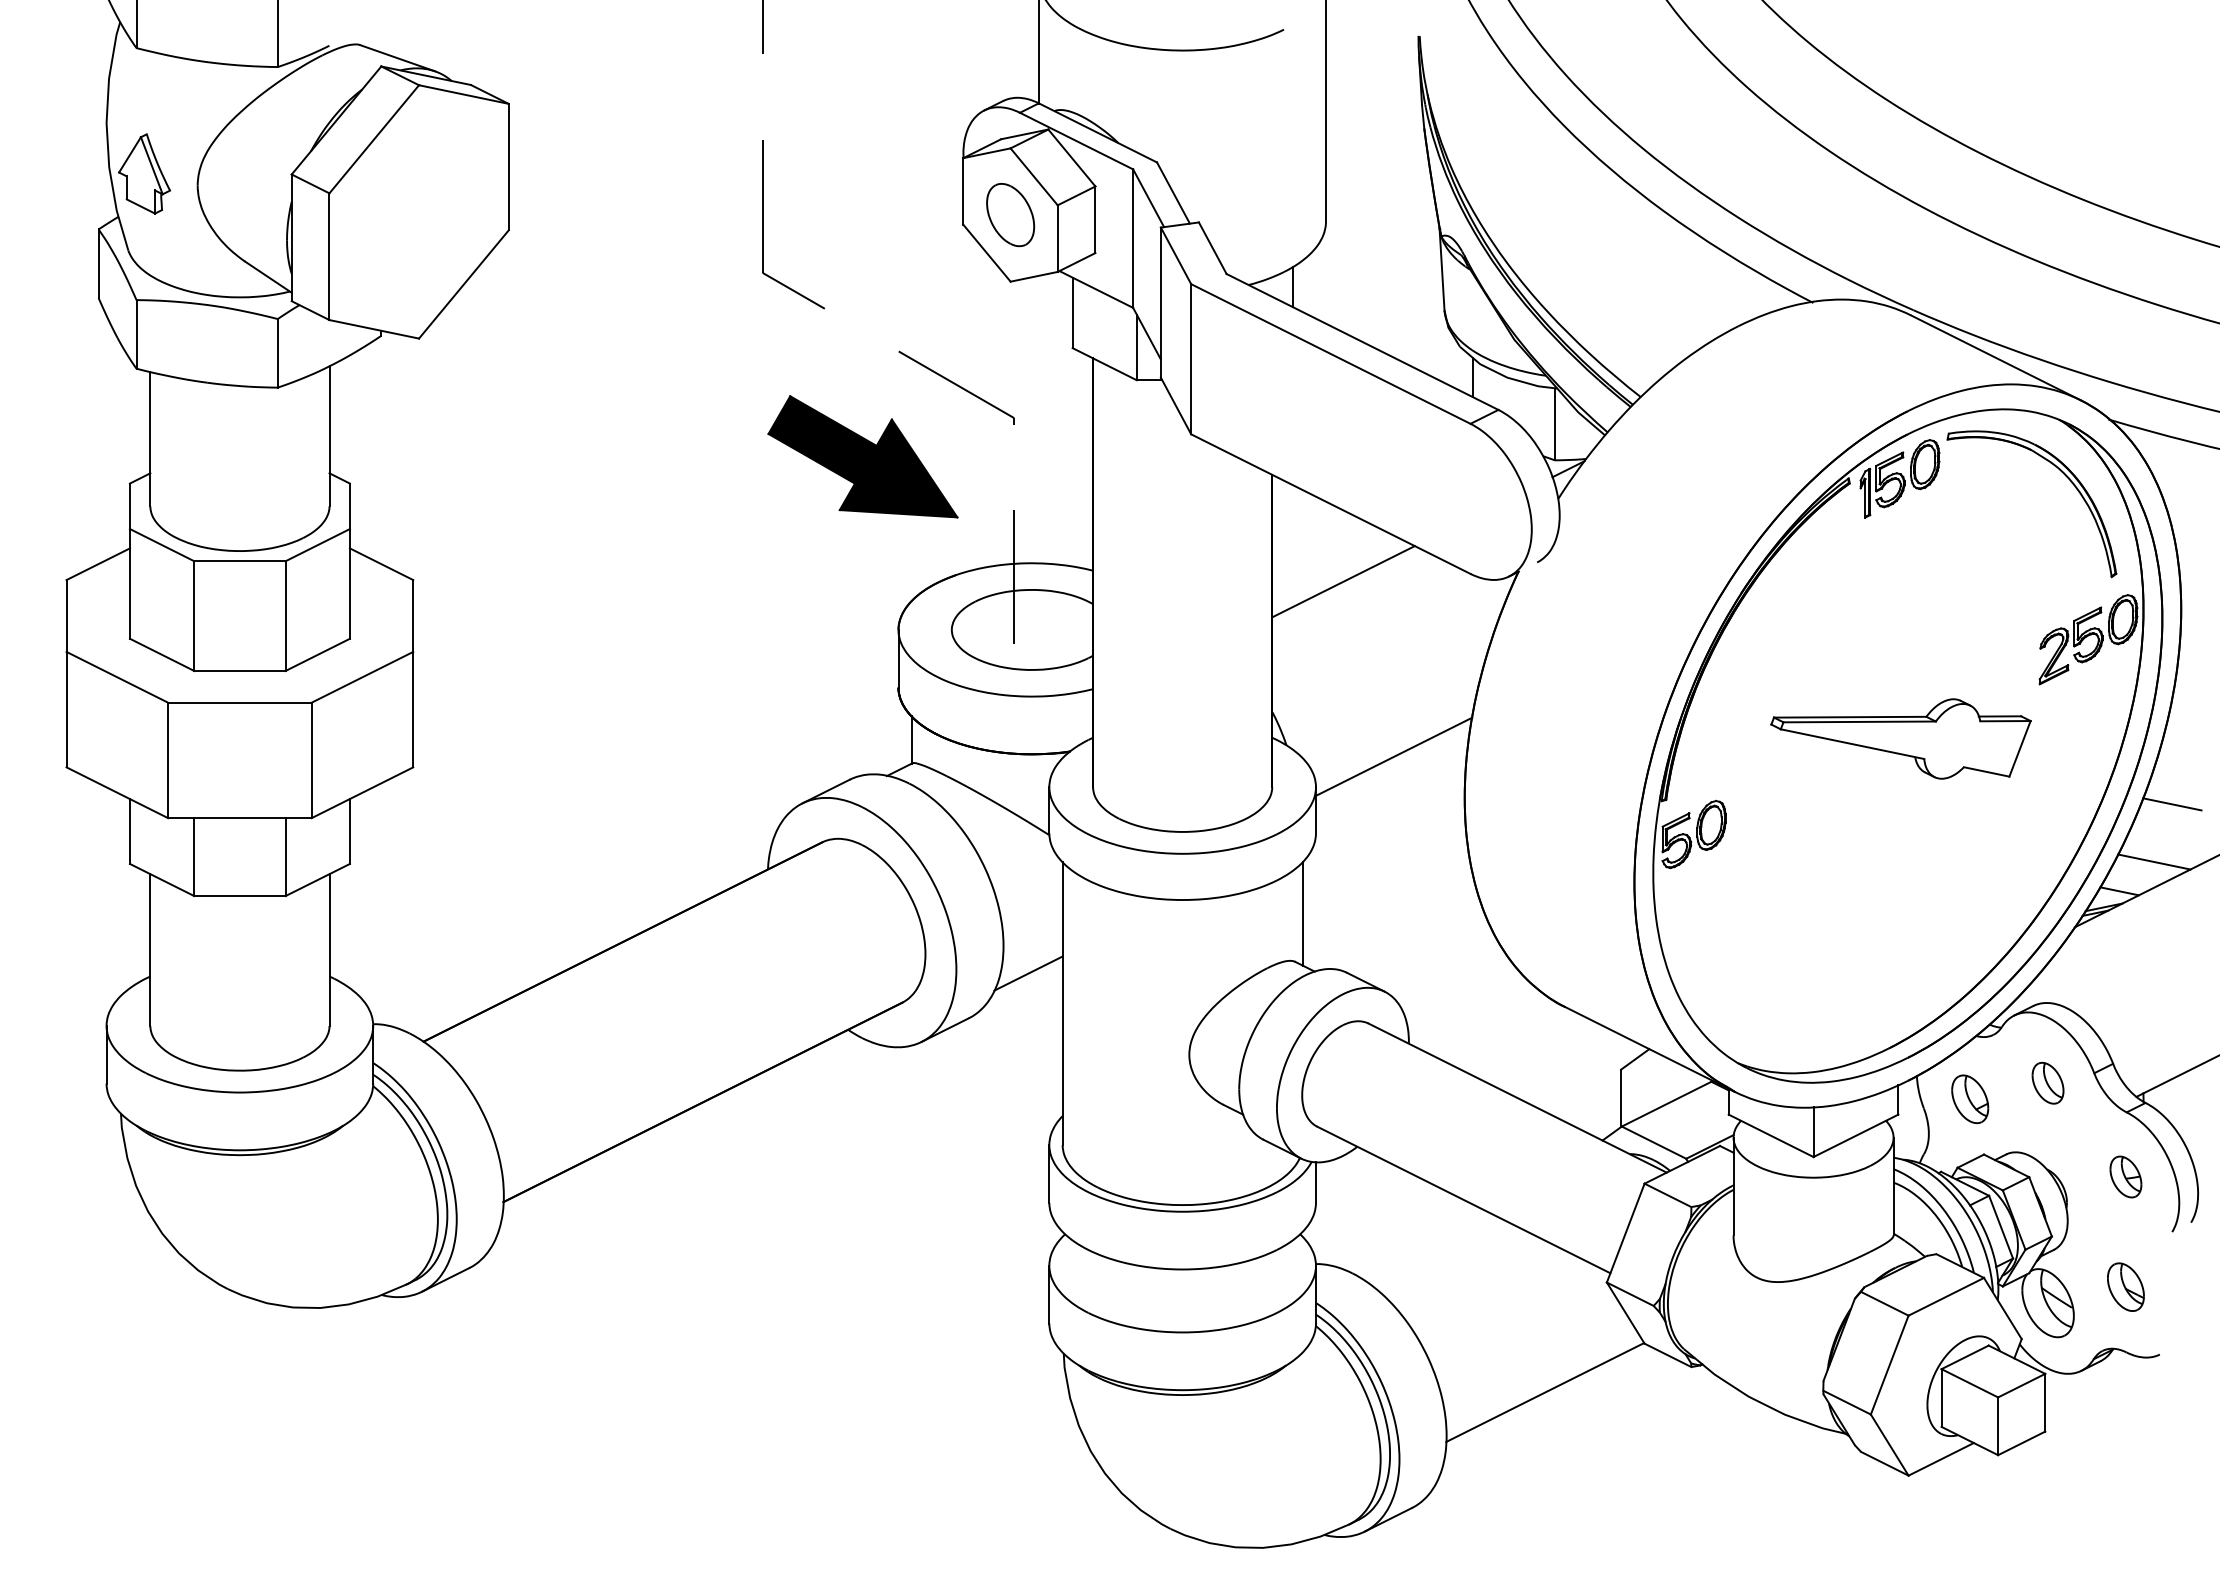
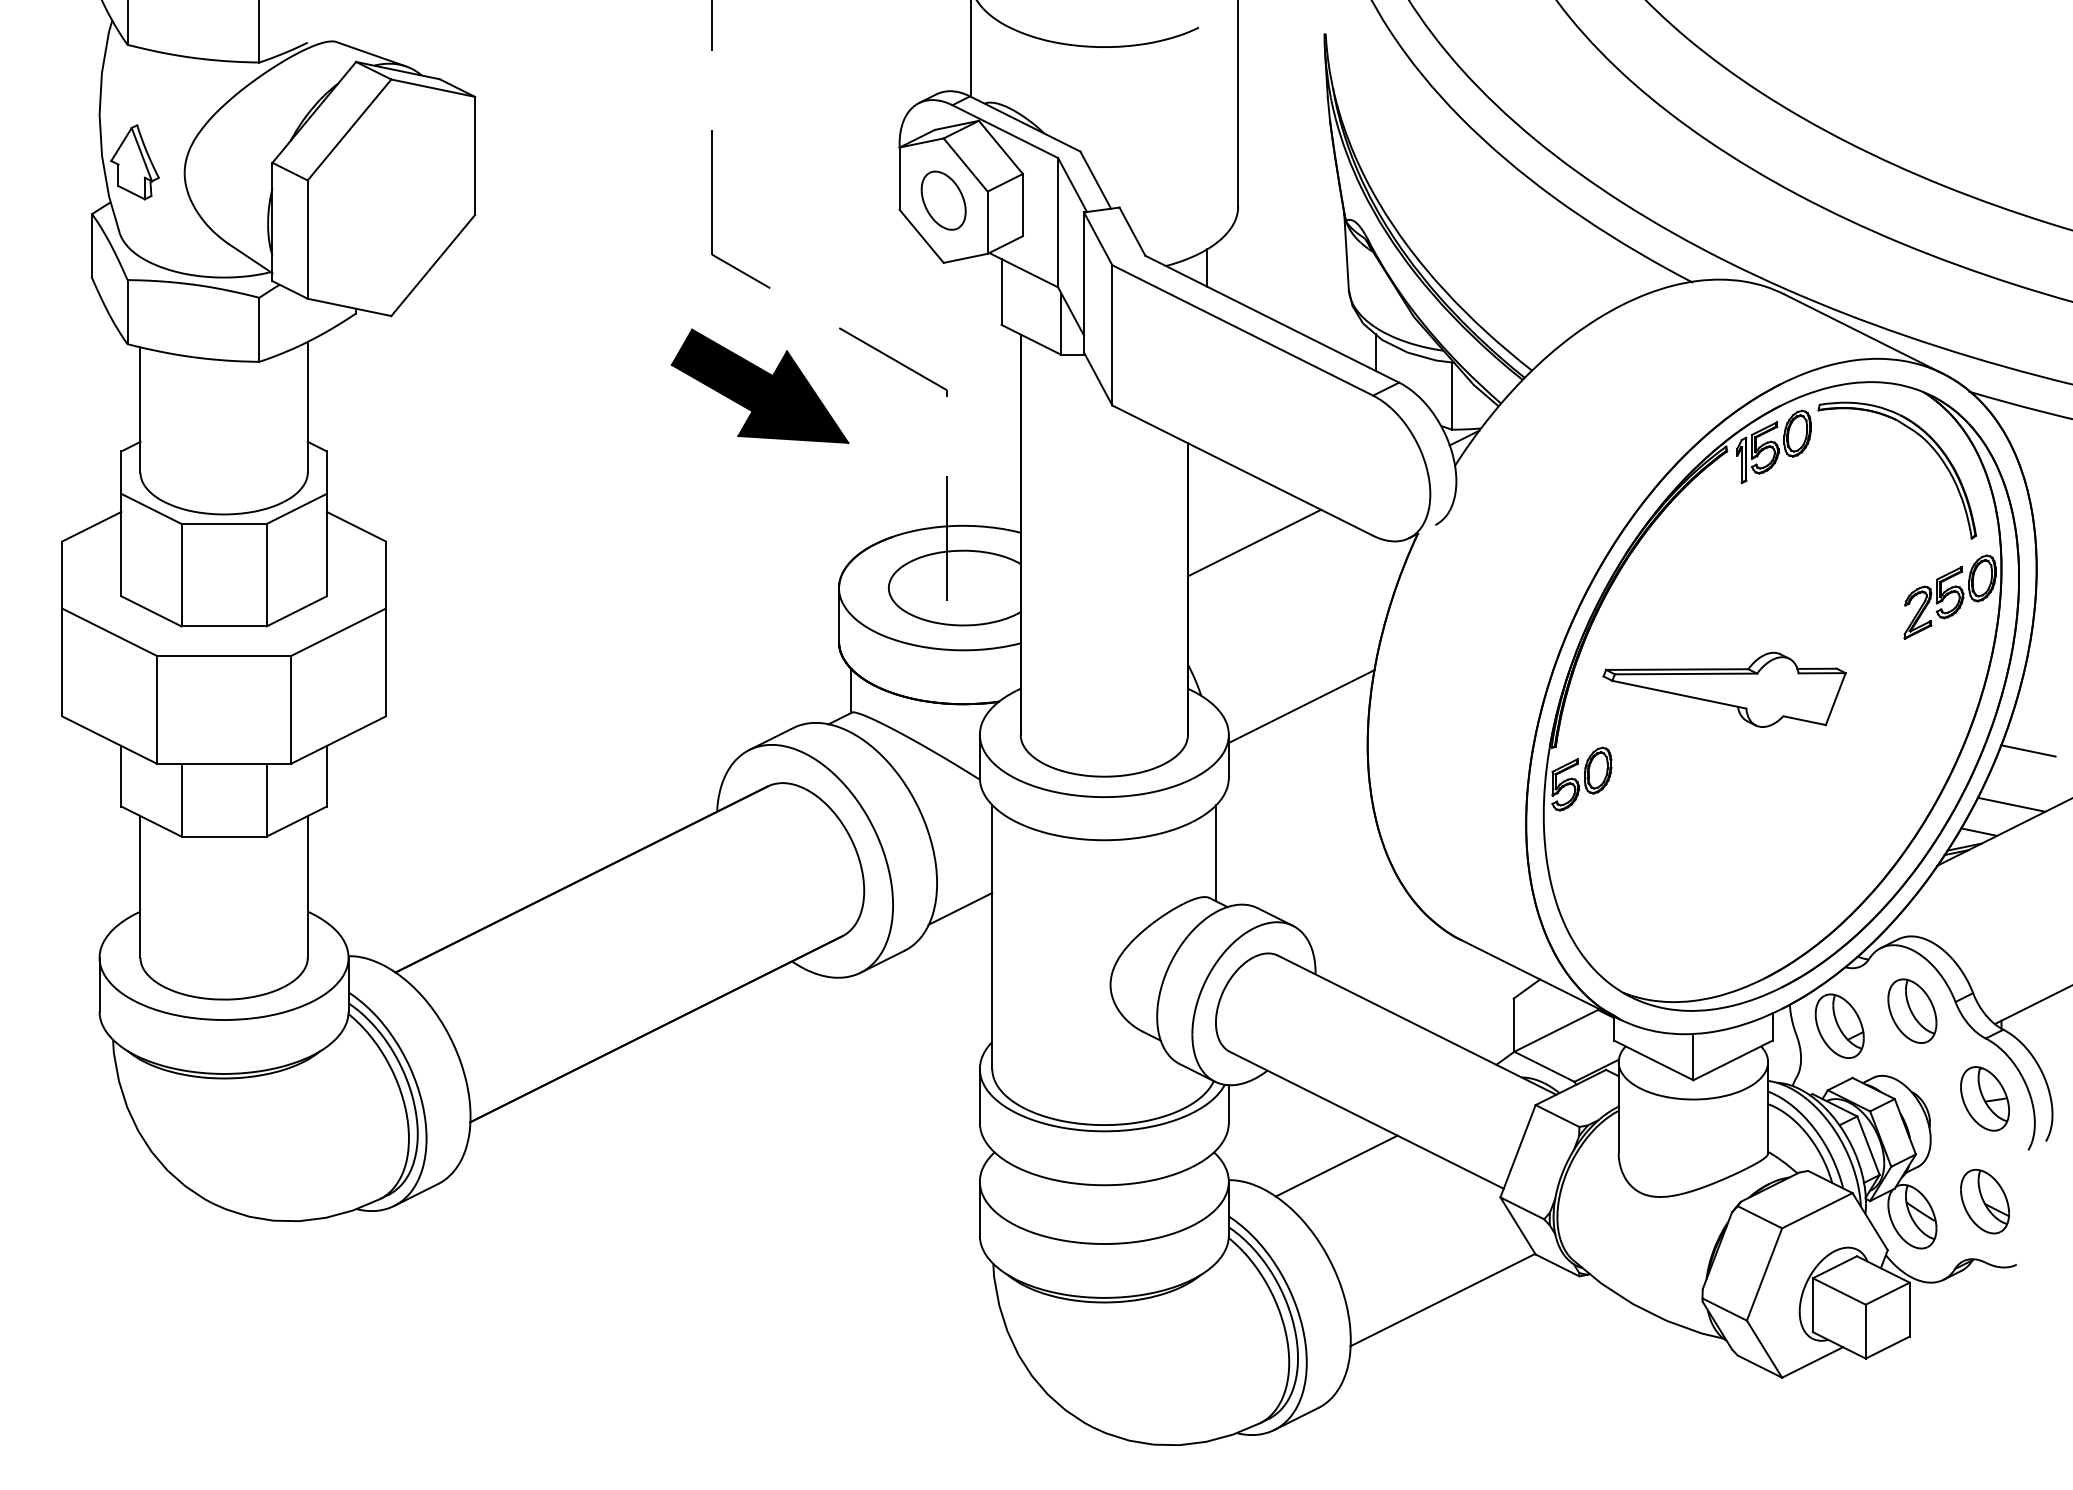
part: (862, 456) -> (759, 385), moved
part: (1900, 738) -> (1724, 689), moved
part: (2047, 1083) -> (1911, 1011), size x1.67
part: (1969, 1099) -> (1839, 1026), size x1.43
part: (2125, 1176) -> (1984, 1098), size x1.67
line: (1431, 1248) -> (1336, 1165), added
part: (2125, 1287) -> (1984, 1202), size x1.43

